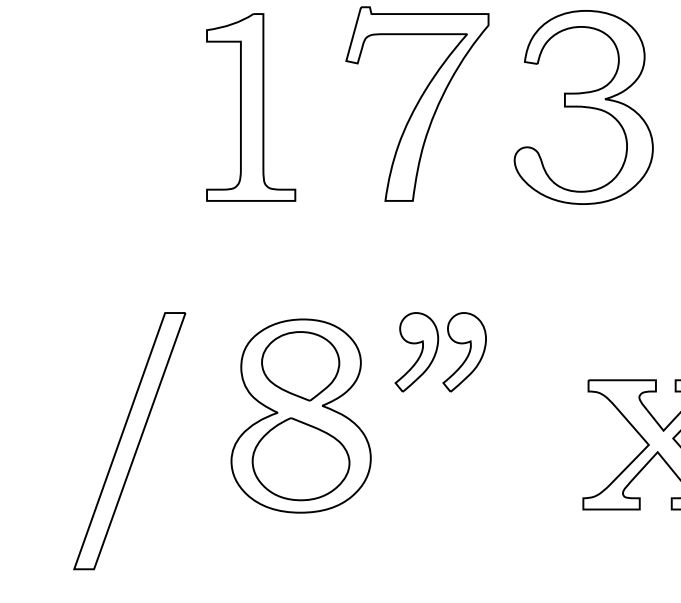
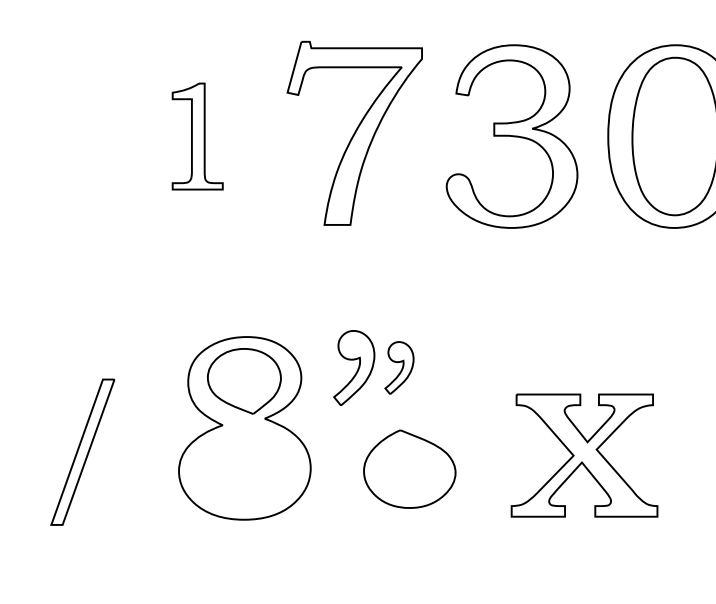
part: (251, 107) -> (197, 136), size x0.6
part: (464, 351) -> (399, 367), size x0.7
part: (129, 441) -> (82, 452), size x0.6
part: (300, 458) -> (409, 468), moved

